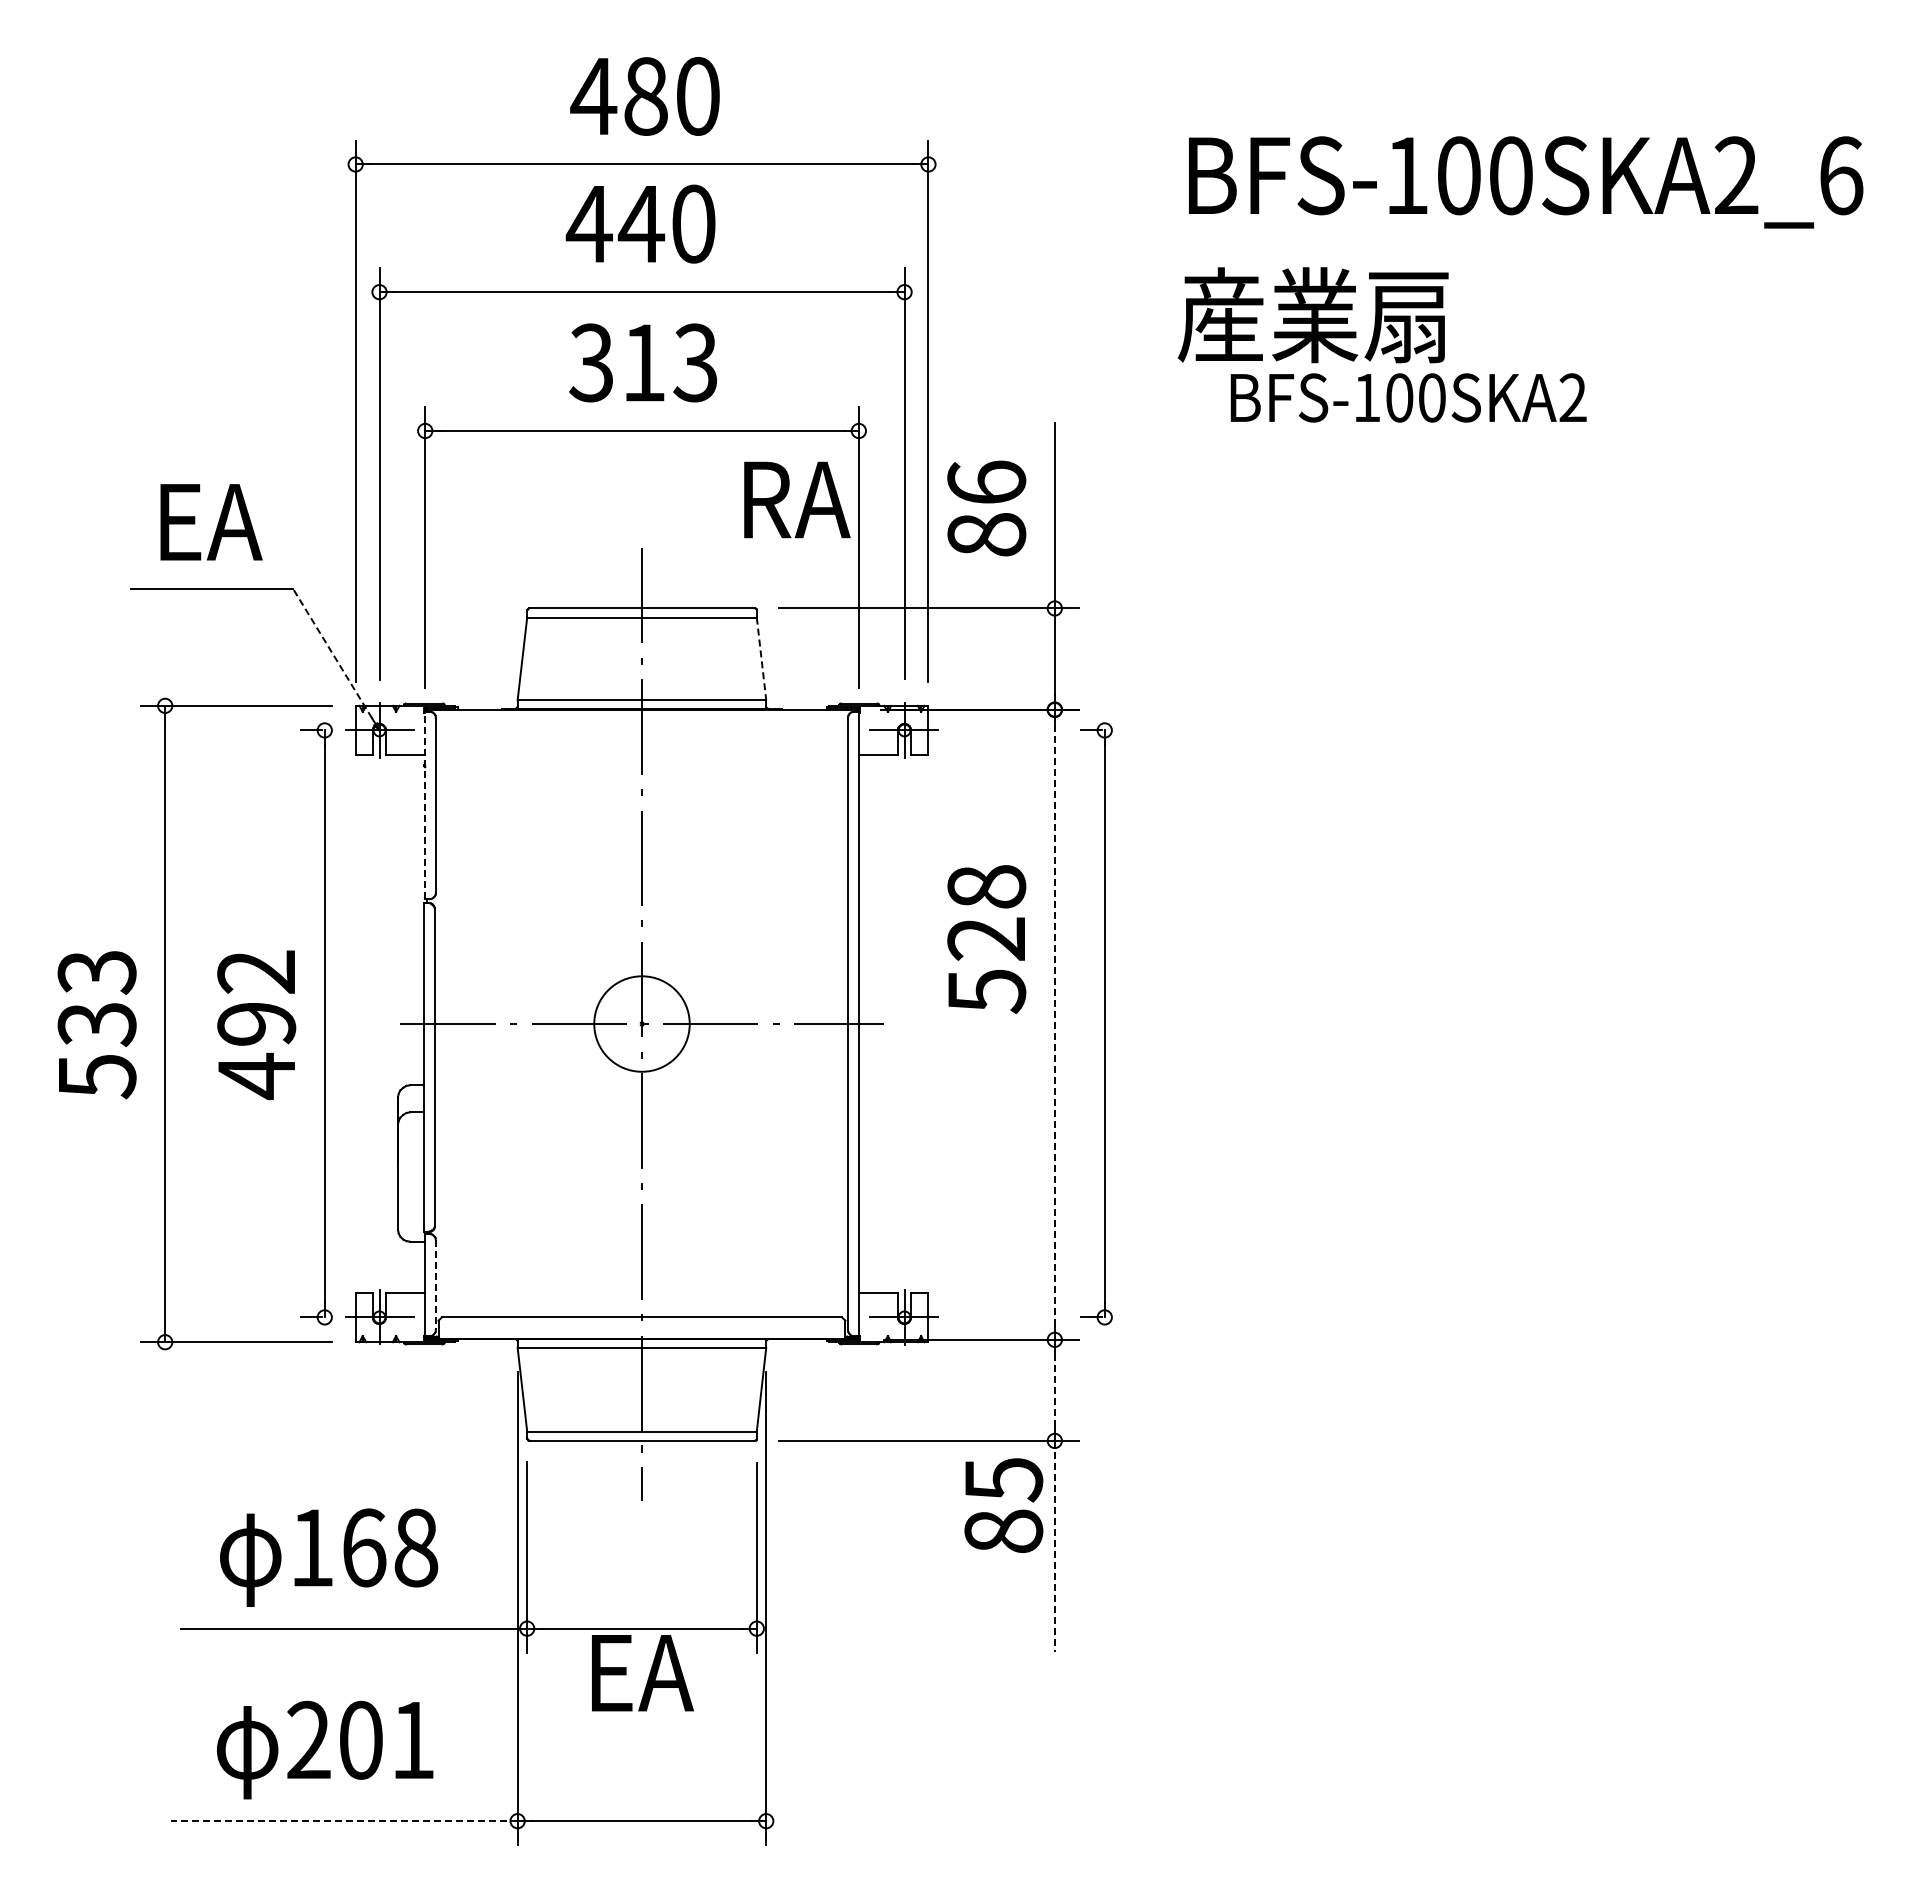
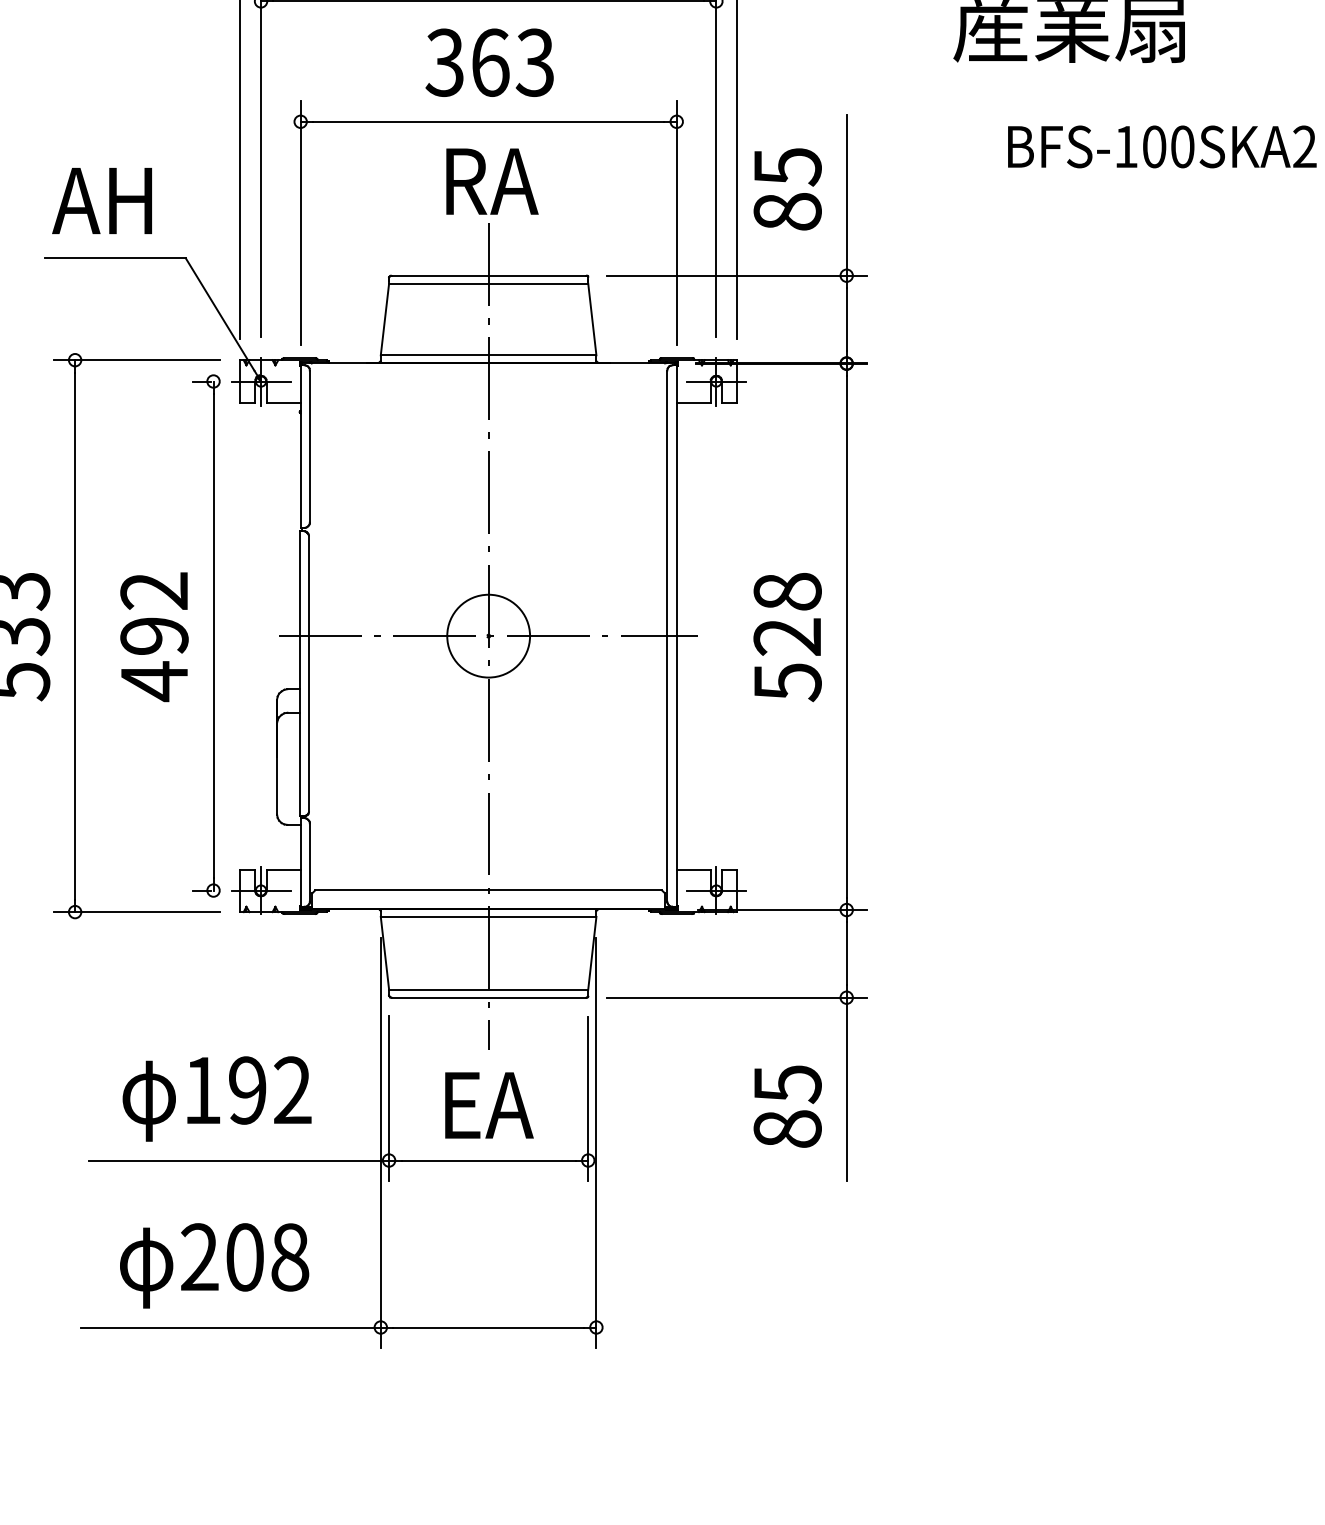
text: (644, 362) -> (490, 62), 313 -> 363
text: (1408, 397) -> (1162, 146), moved
text: (986, 482) -> (787, 166), 86 -> 85
text: (797, 499) -> (492, 181), moved
text: (200, 522) -> (105, 201), EA -> AH
line: (332, 653) -> (220, 314), dashed -> solid
line: (761, 658) -> (592, 319), dashed -> solid
line: (425, 805) -> (300, 446), dashed -> solid
text: (986, 939) -> (787, 637), moved
part: (1104, 1023) -> (889, 635), removed
line: (1054, 1024) -> (846, 636), dashed -> solid
line: (435, 1285) -> (309, 862), dashed -> solid
line: (1054, 1390) -> (846, 953), dashed -> solid
text: (1003, 1505) -> (787, 1106), moved
line: (1054, 1546) -> (846, 1089), dashed -> solid
text: (390, 1547) -> (270, 1090), 168 -> 192
text: (642, 1673) -> (489, 1105), moved
text: (413, 1740) -> (290, 1257), 201 -> 208
line: (344, 1821) -> (230, 1327), dashed -> solid

